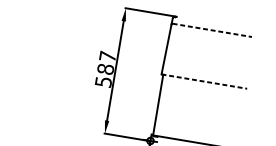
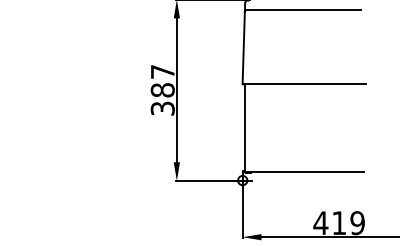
line: (212, 30) -> (304, 10), dashed -> solid
text: (103, 81) -> (162, 107), 587 -> 387
line: (204, 81) -> (304, 84), dashed -> solid

